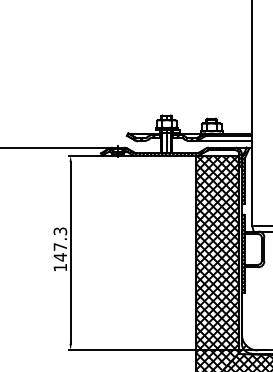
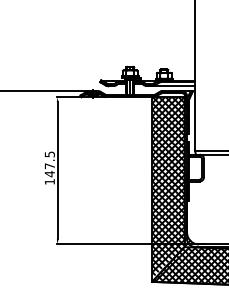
text: (58, 231) -> (48, 154), 147.3 -> 147.5

